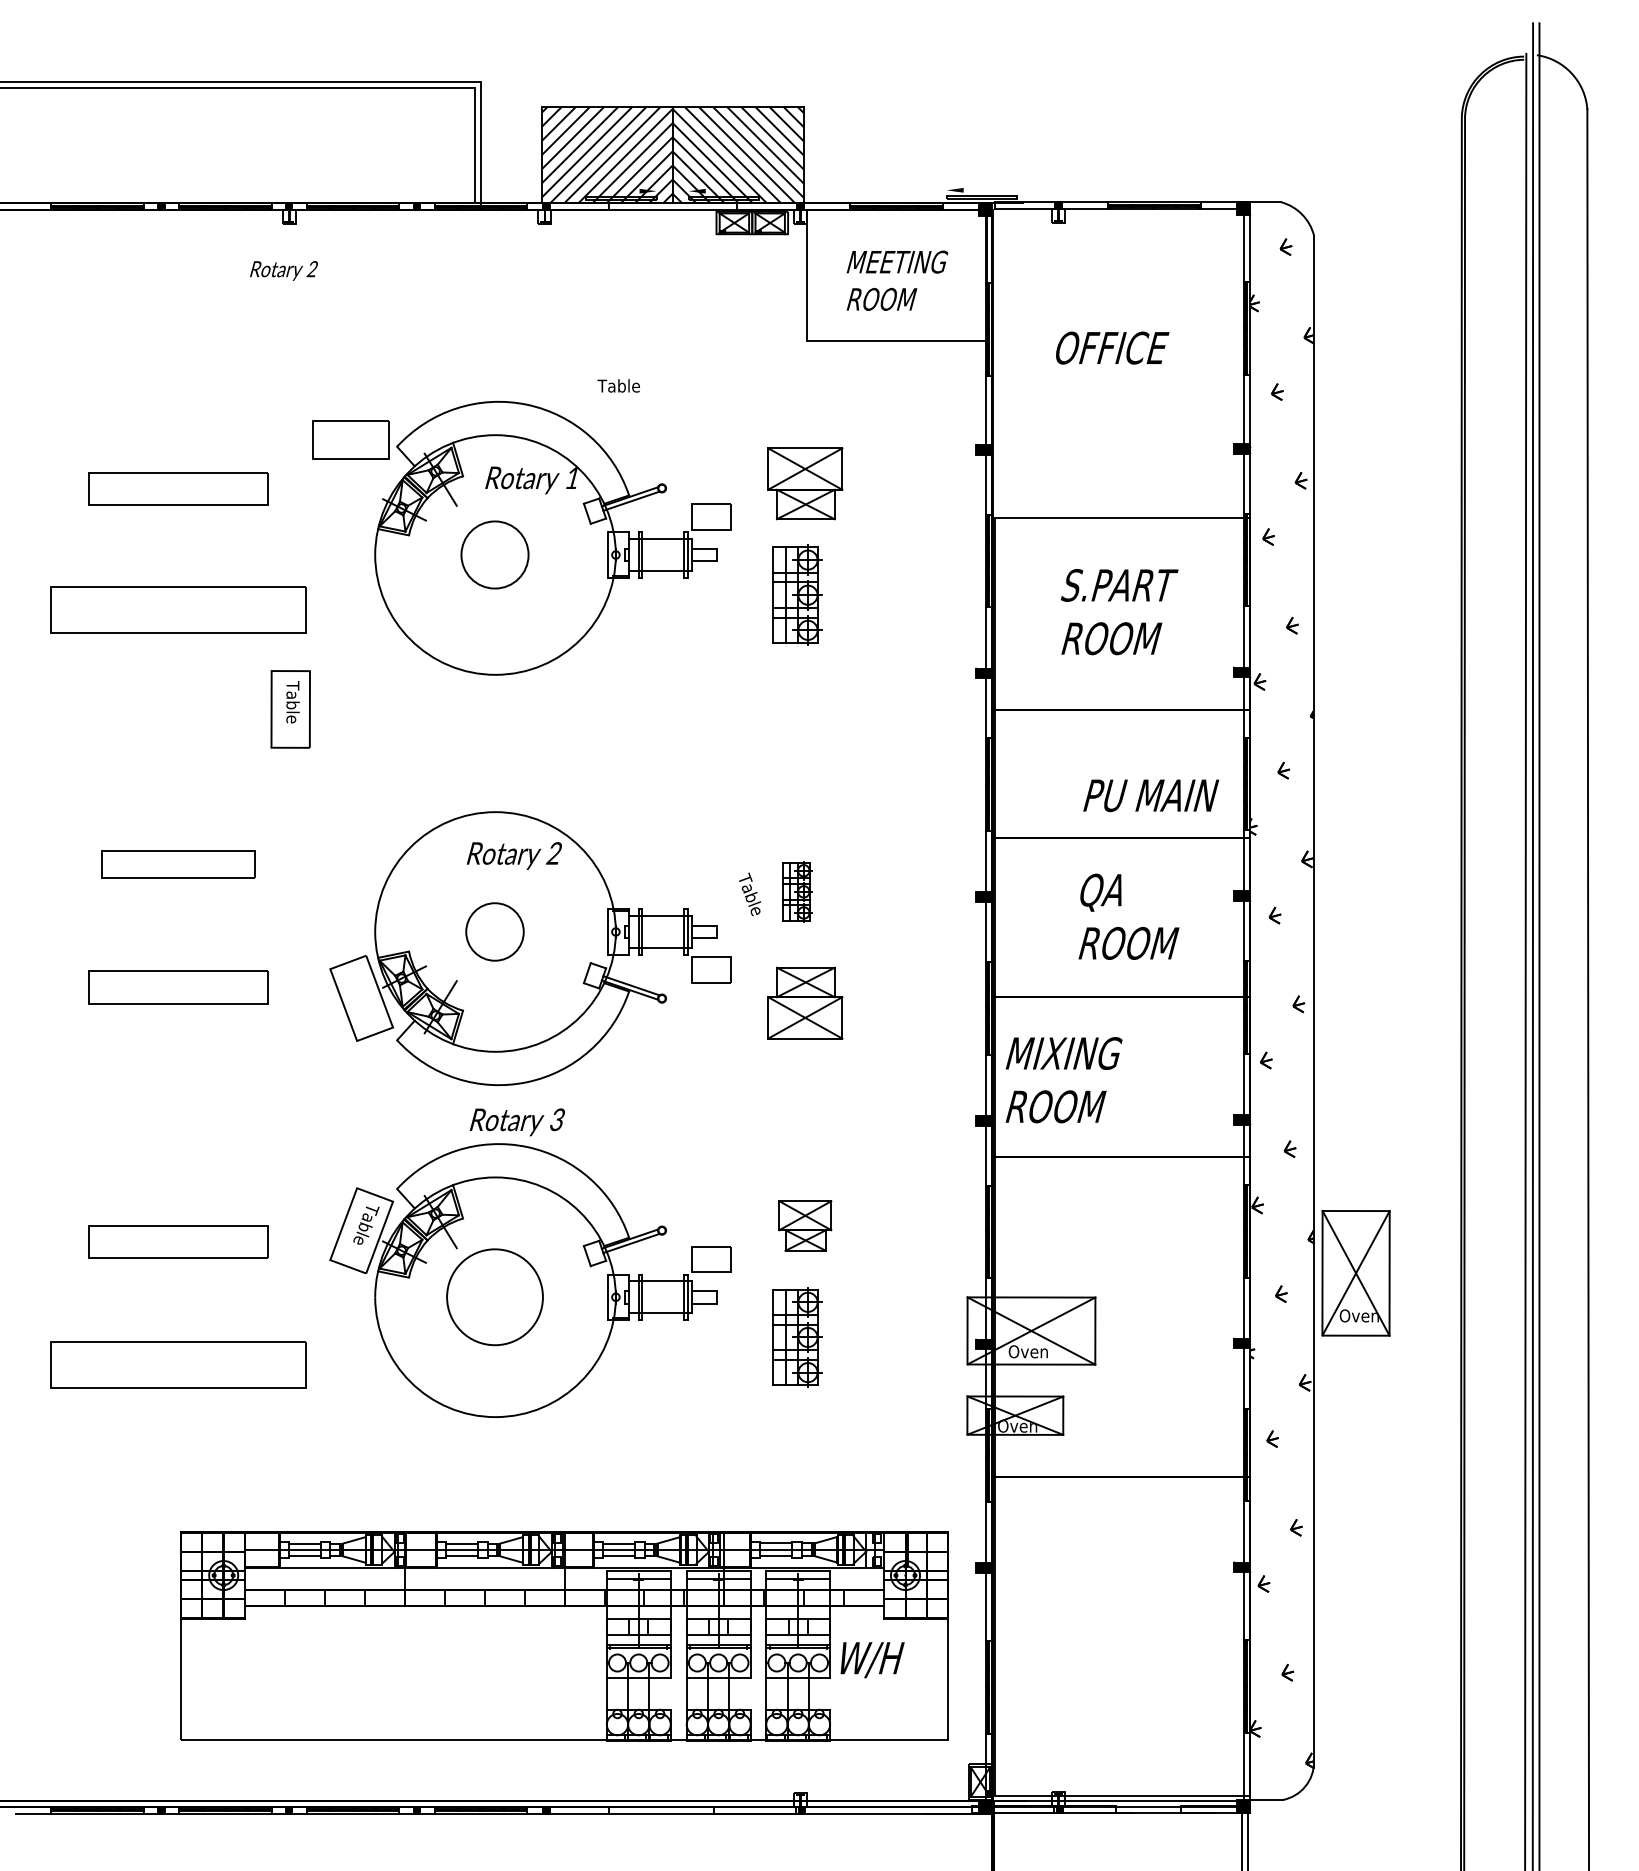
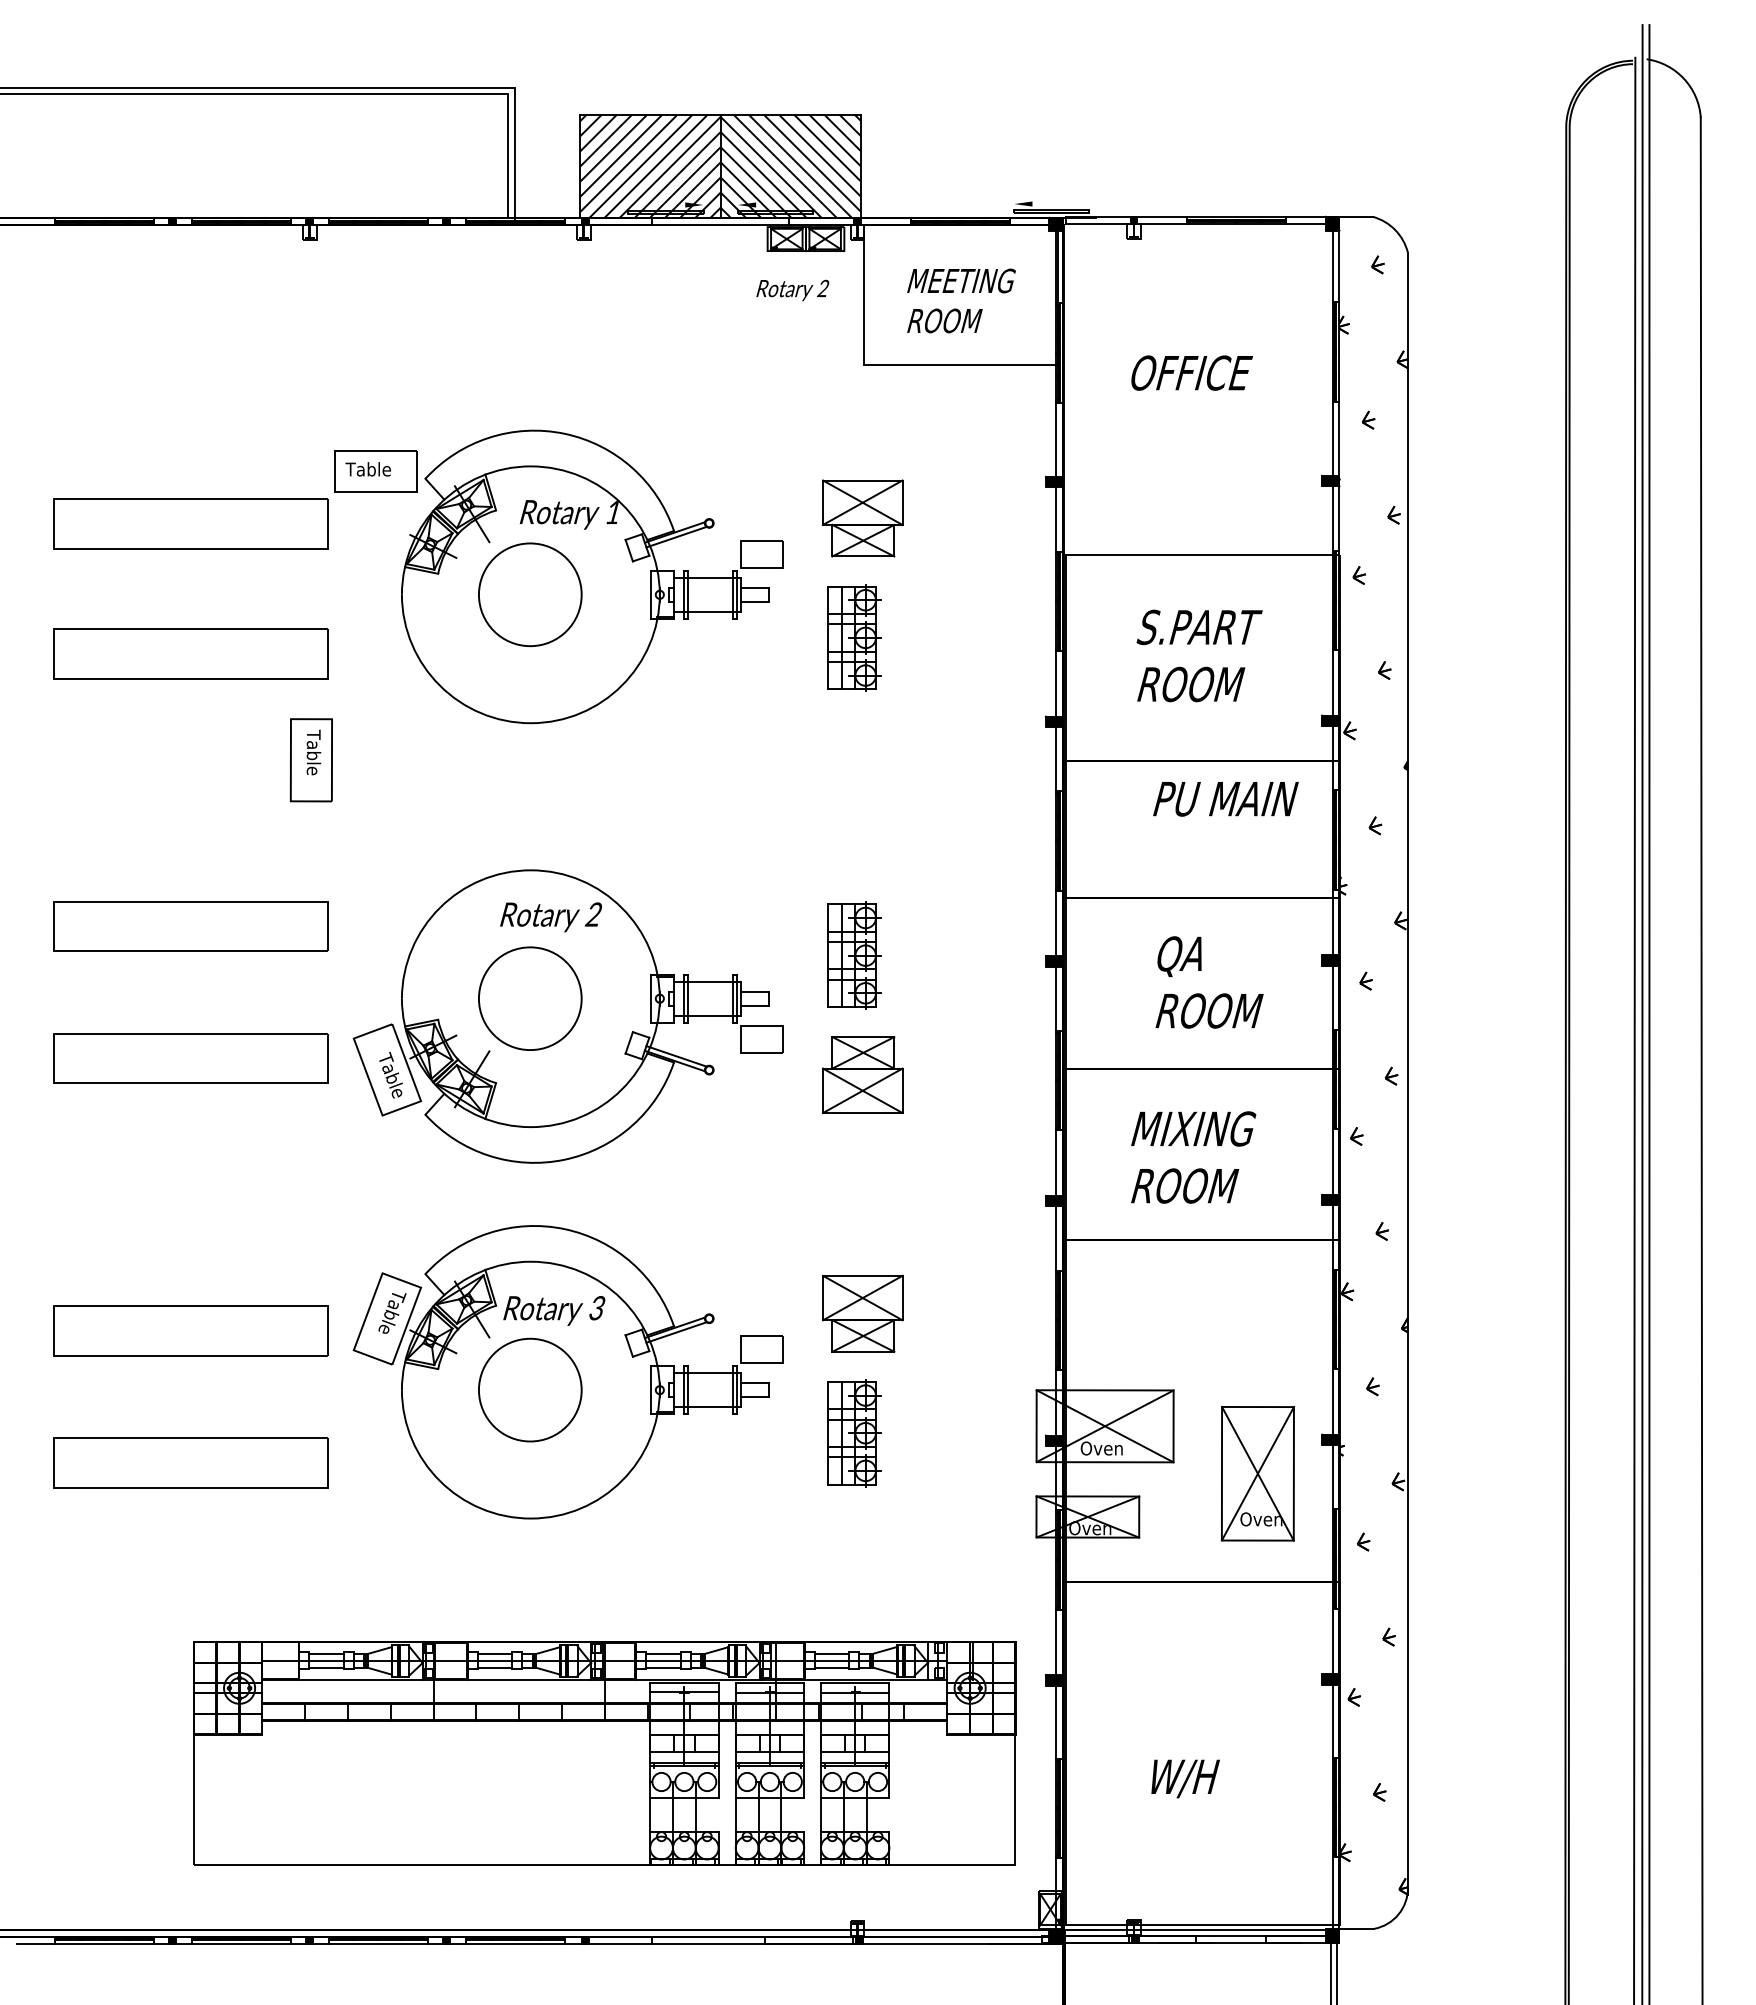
text: (283, 270) -> (792, 289), moved
text: (618, 385) -> (367, 468), moved
part: (178, 488) -> (191, 523), size x1.43
circle: (494, 554) -> (529, 594), size x1.43
text: (1151, 795) -> (1226, 798), moved
part: (178, 864) -> (191, 926), size x1.67
part: (797, 891) -> (854, 955), size x1.67
text: (749, 893) -> (390, 1074), moved
circle: (494, 931) -> (529, 998), size x1.67
part: (178, 987) -> (191, 1058), size x1.43
text: (1063, 1080) -> (1193, 1157), moved
text: (516, 1122) -> (553, 1311), moved
part: (805, 1225) -> (862, 1313), size x1.43
part: (178, 1241) -> (191, 1330), size x1.43
part: (1355, 1273) -> (1257, 1473), moved
text: (872, 1660) -> (1185, 1779), moved

